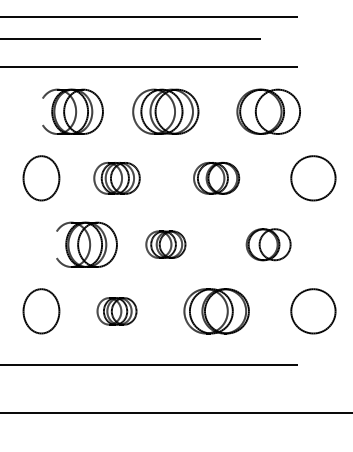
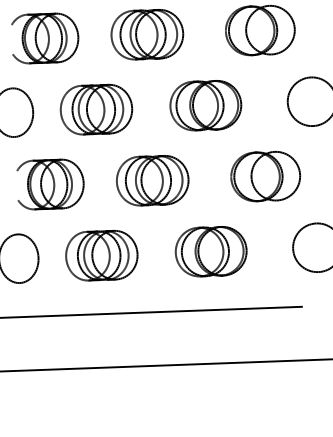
part: (116, 178) -> (95, 109), size x1.43
part: (216, 178) -> (205, 105), size x1.43
part: (86, 244) -> (50, 184), moved
part: (165, 244) -> (152, 180), size x1.67
part: (268, 244) -> (265, 176), size x1.43
part: (116, 311) -> (101, 255), size x1.67

